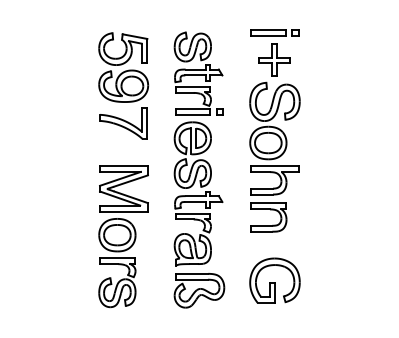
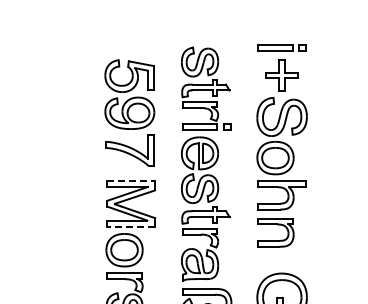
part: (123, 85) -> (129, 112), moved
line: (124, 165) -> (131, 180), solid -> dashed
line: (124, 211) -> (131, 226), solid -> dashed

